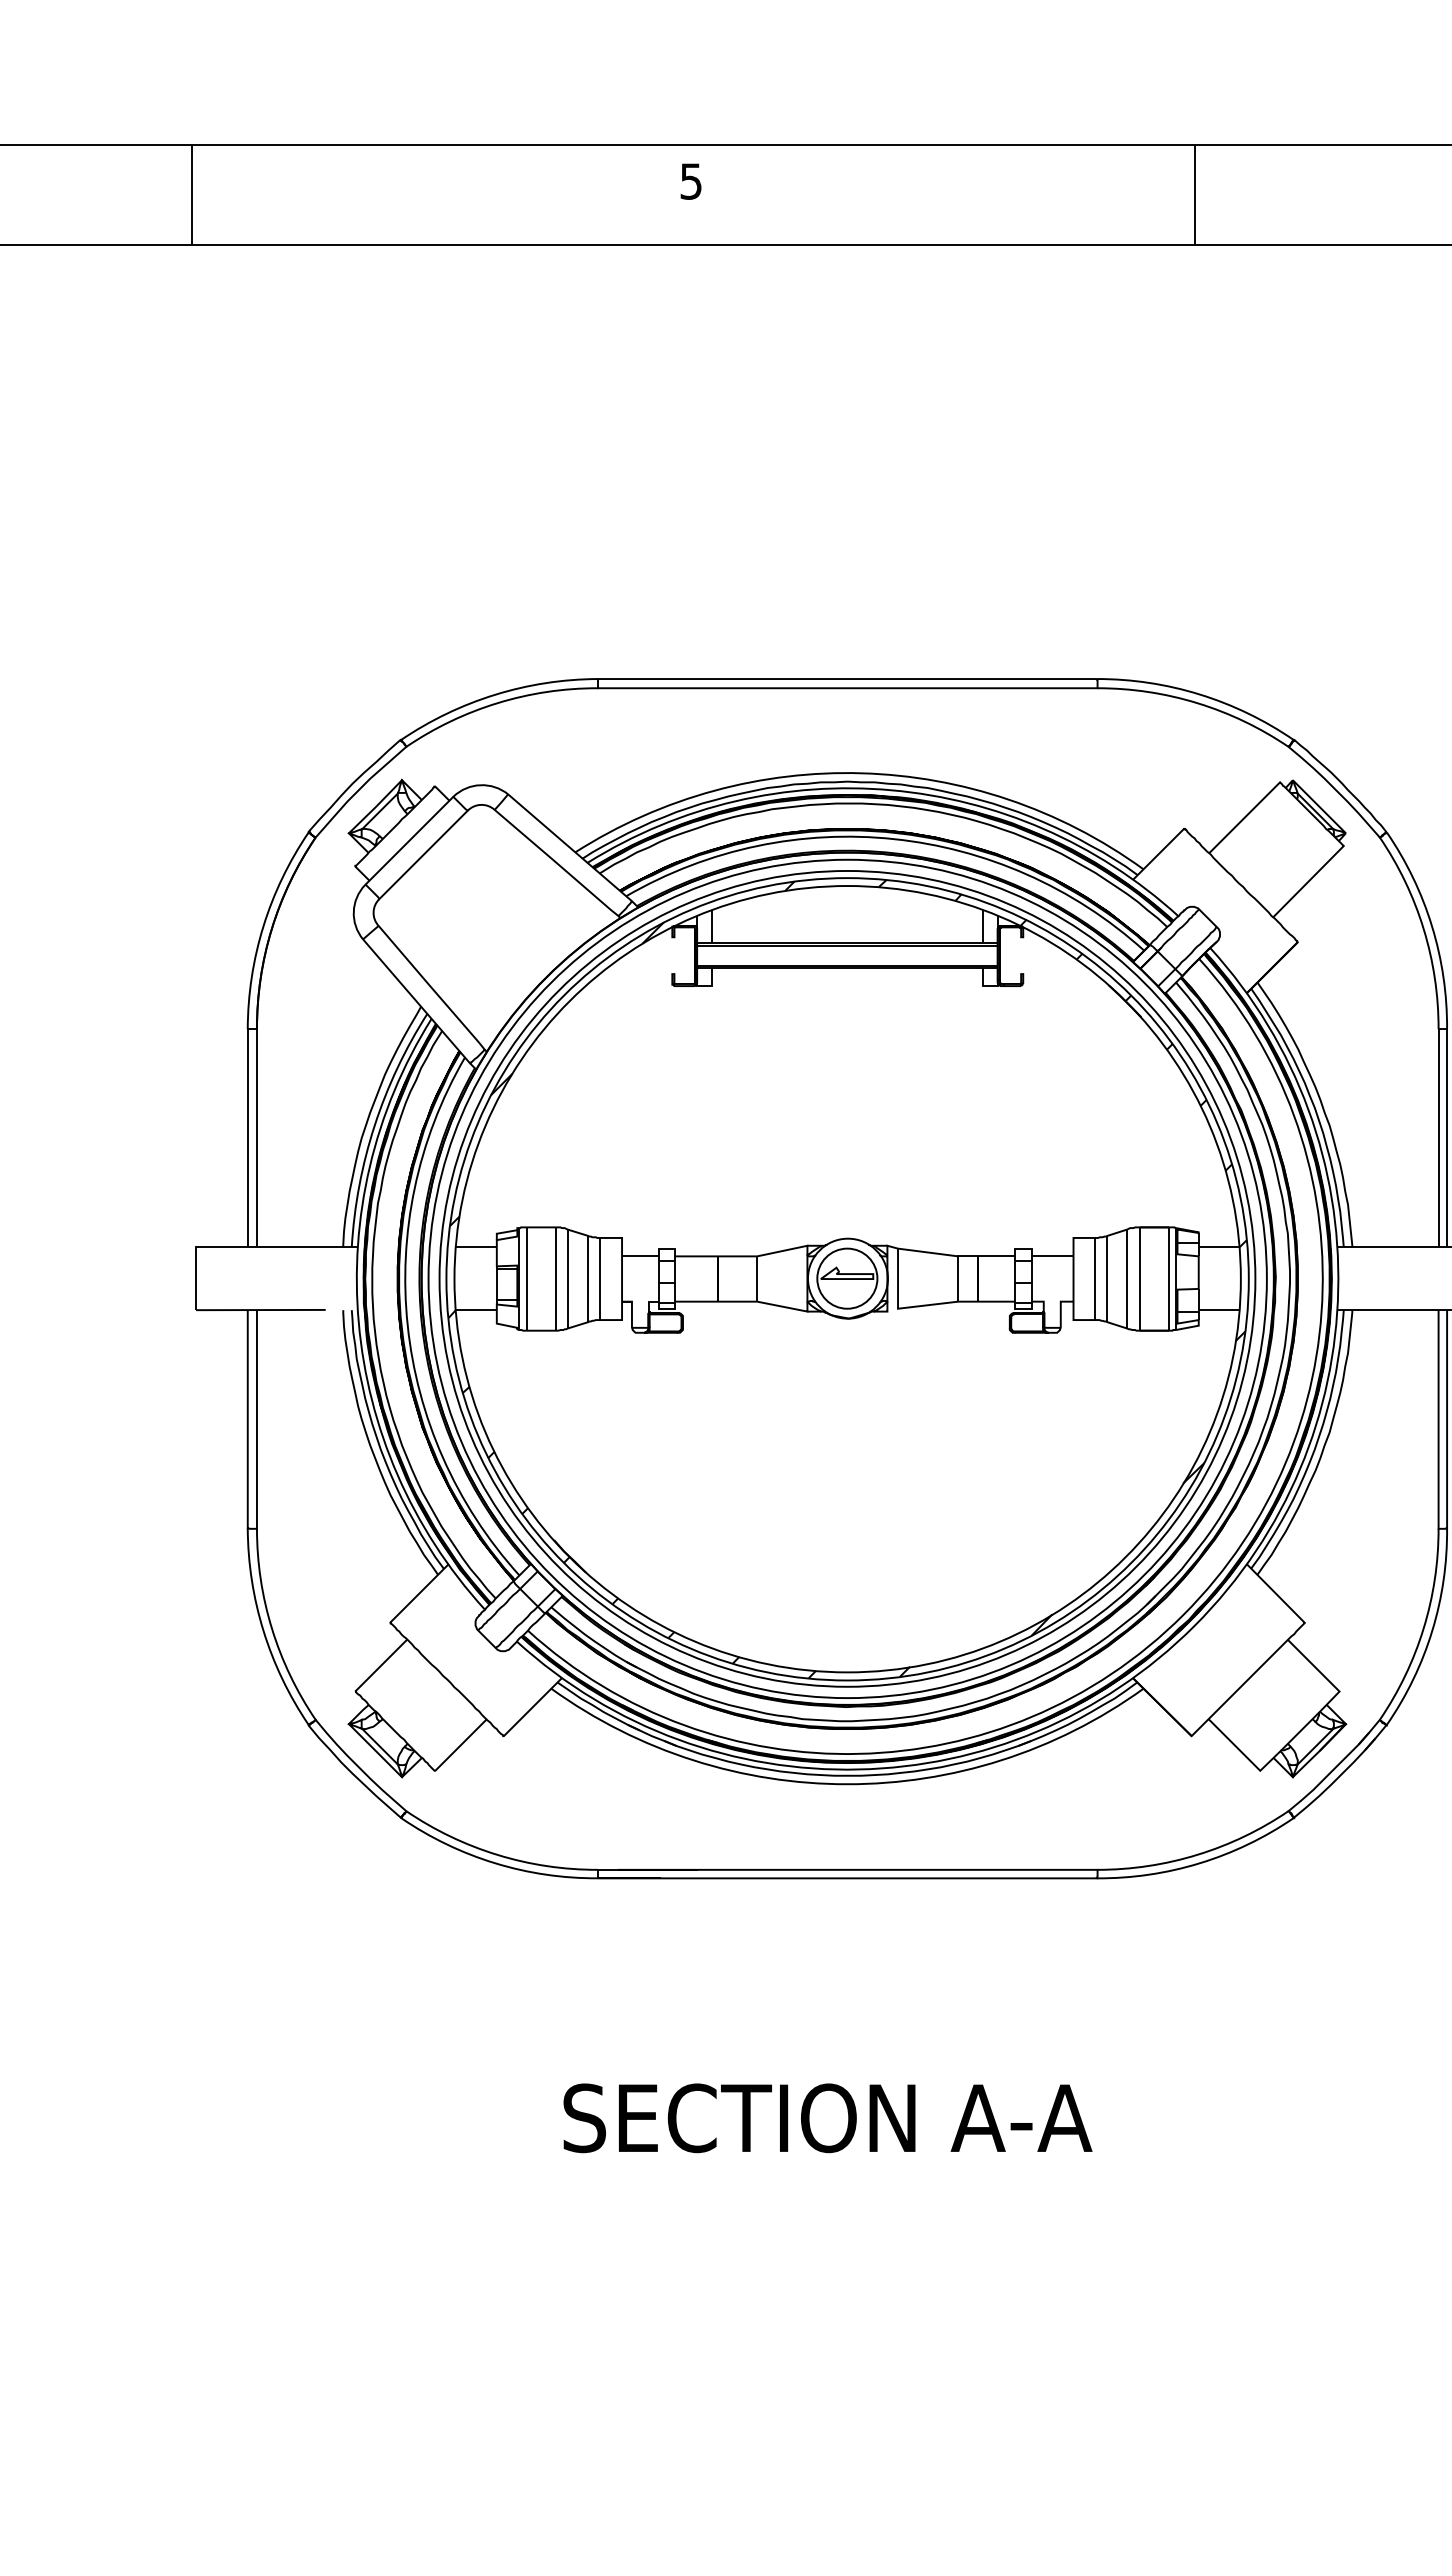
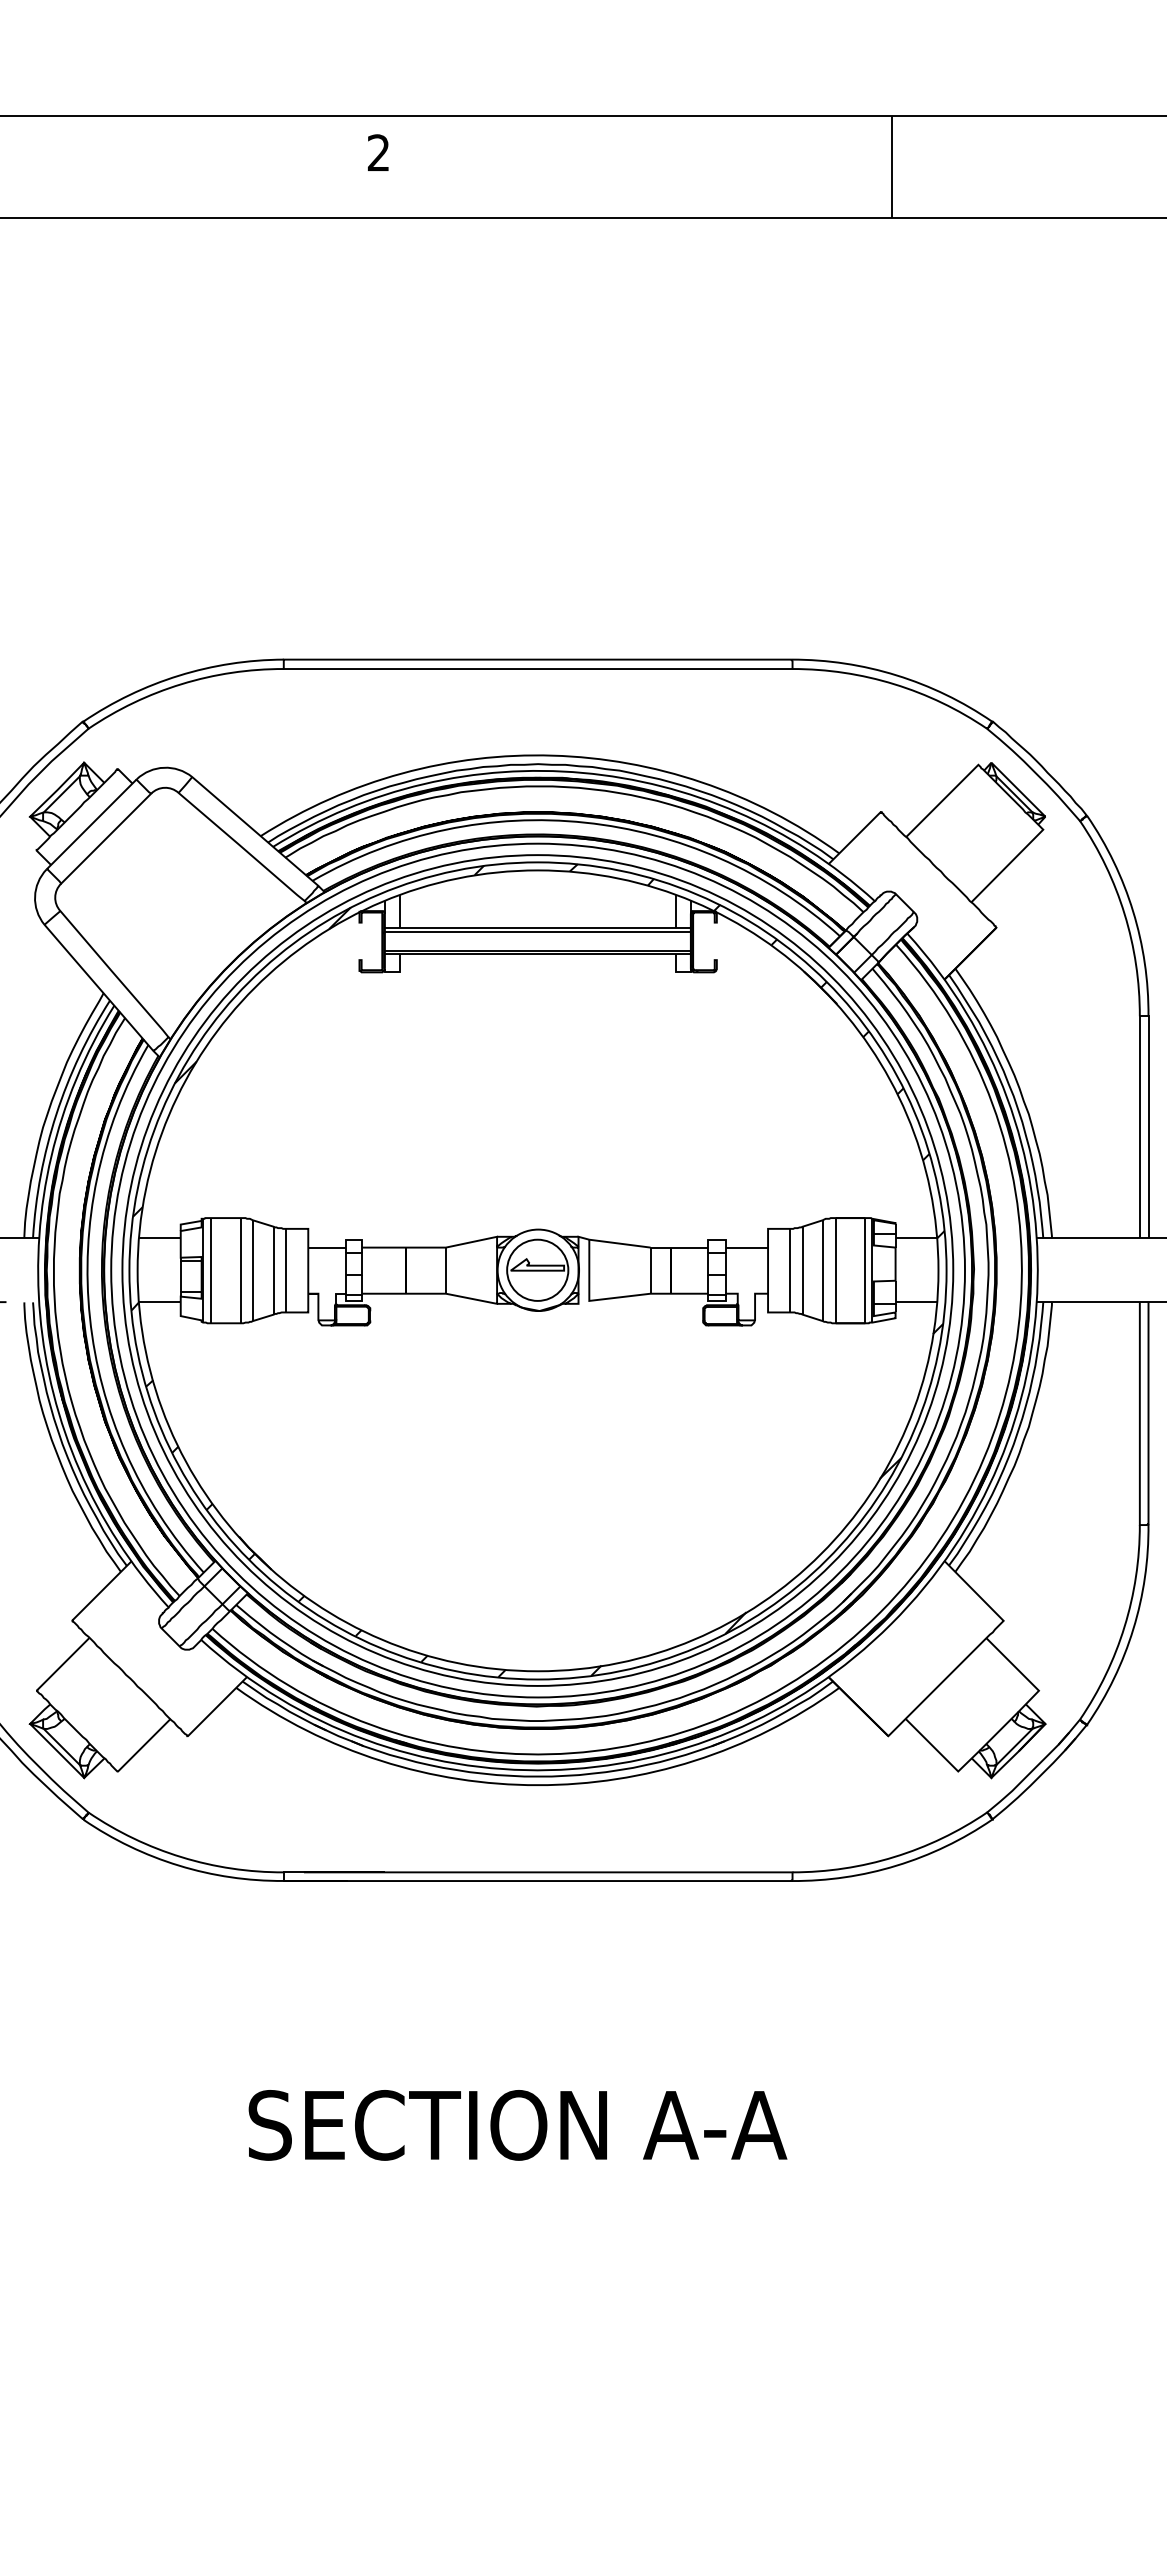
text: (690, 181) -> (377, 152), 5 -> 2

